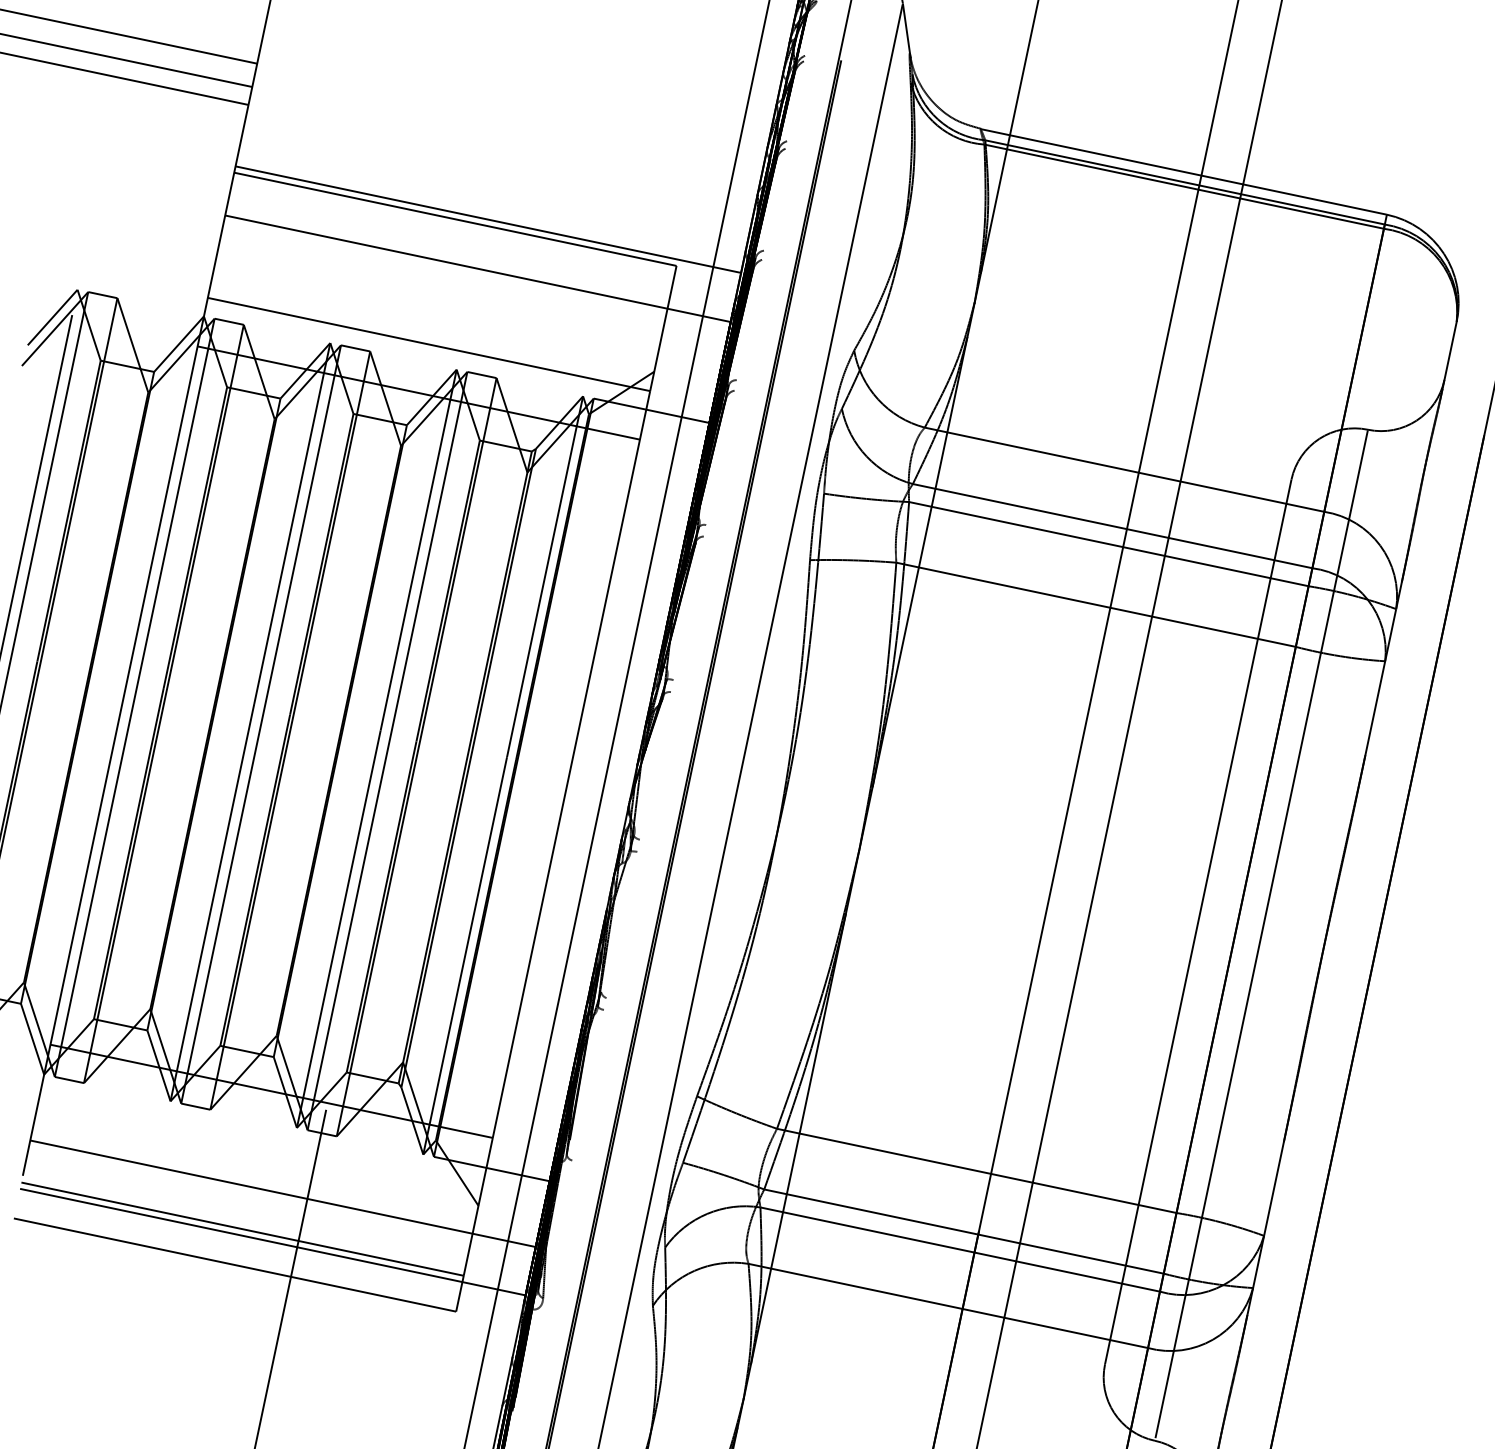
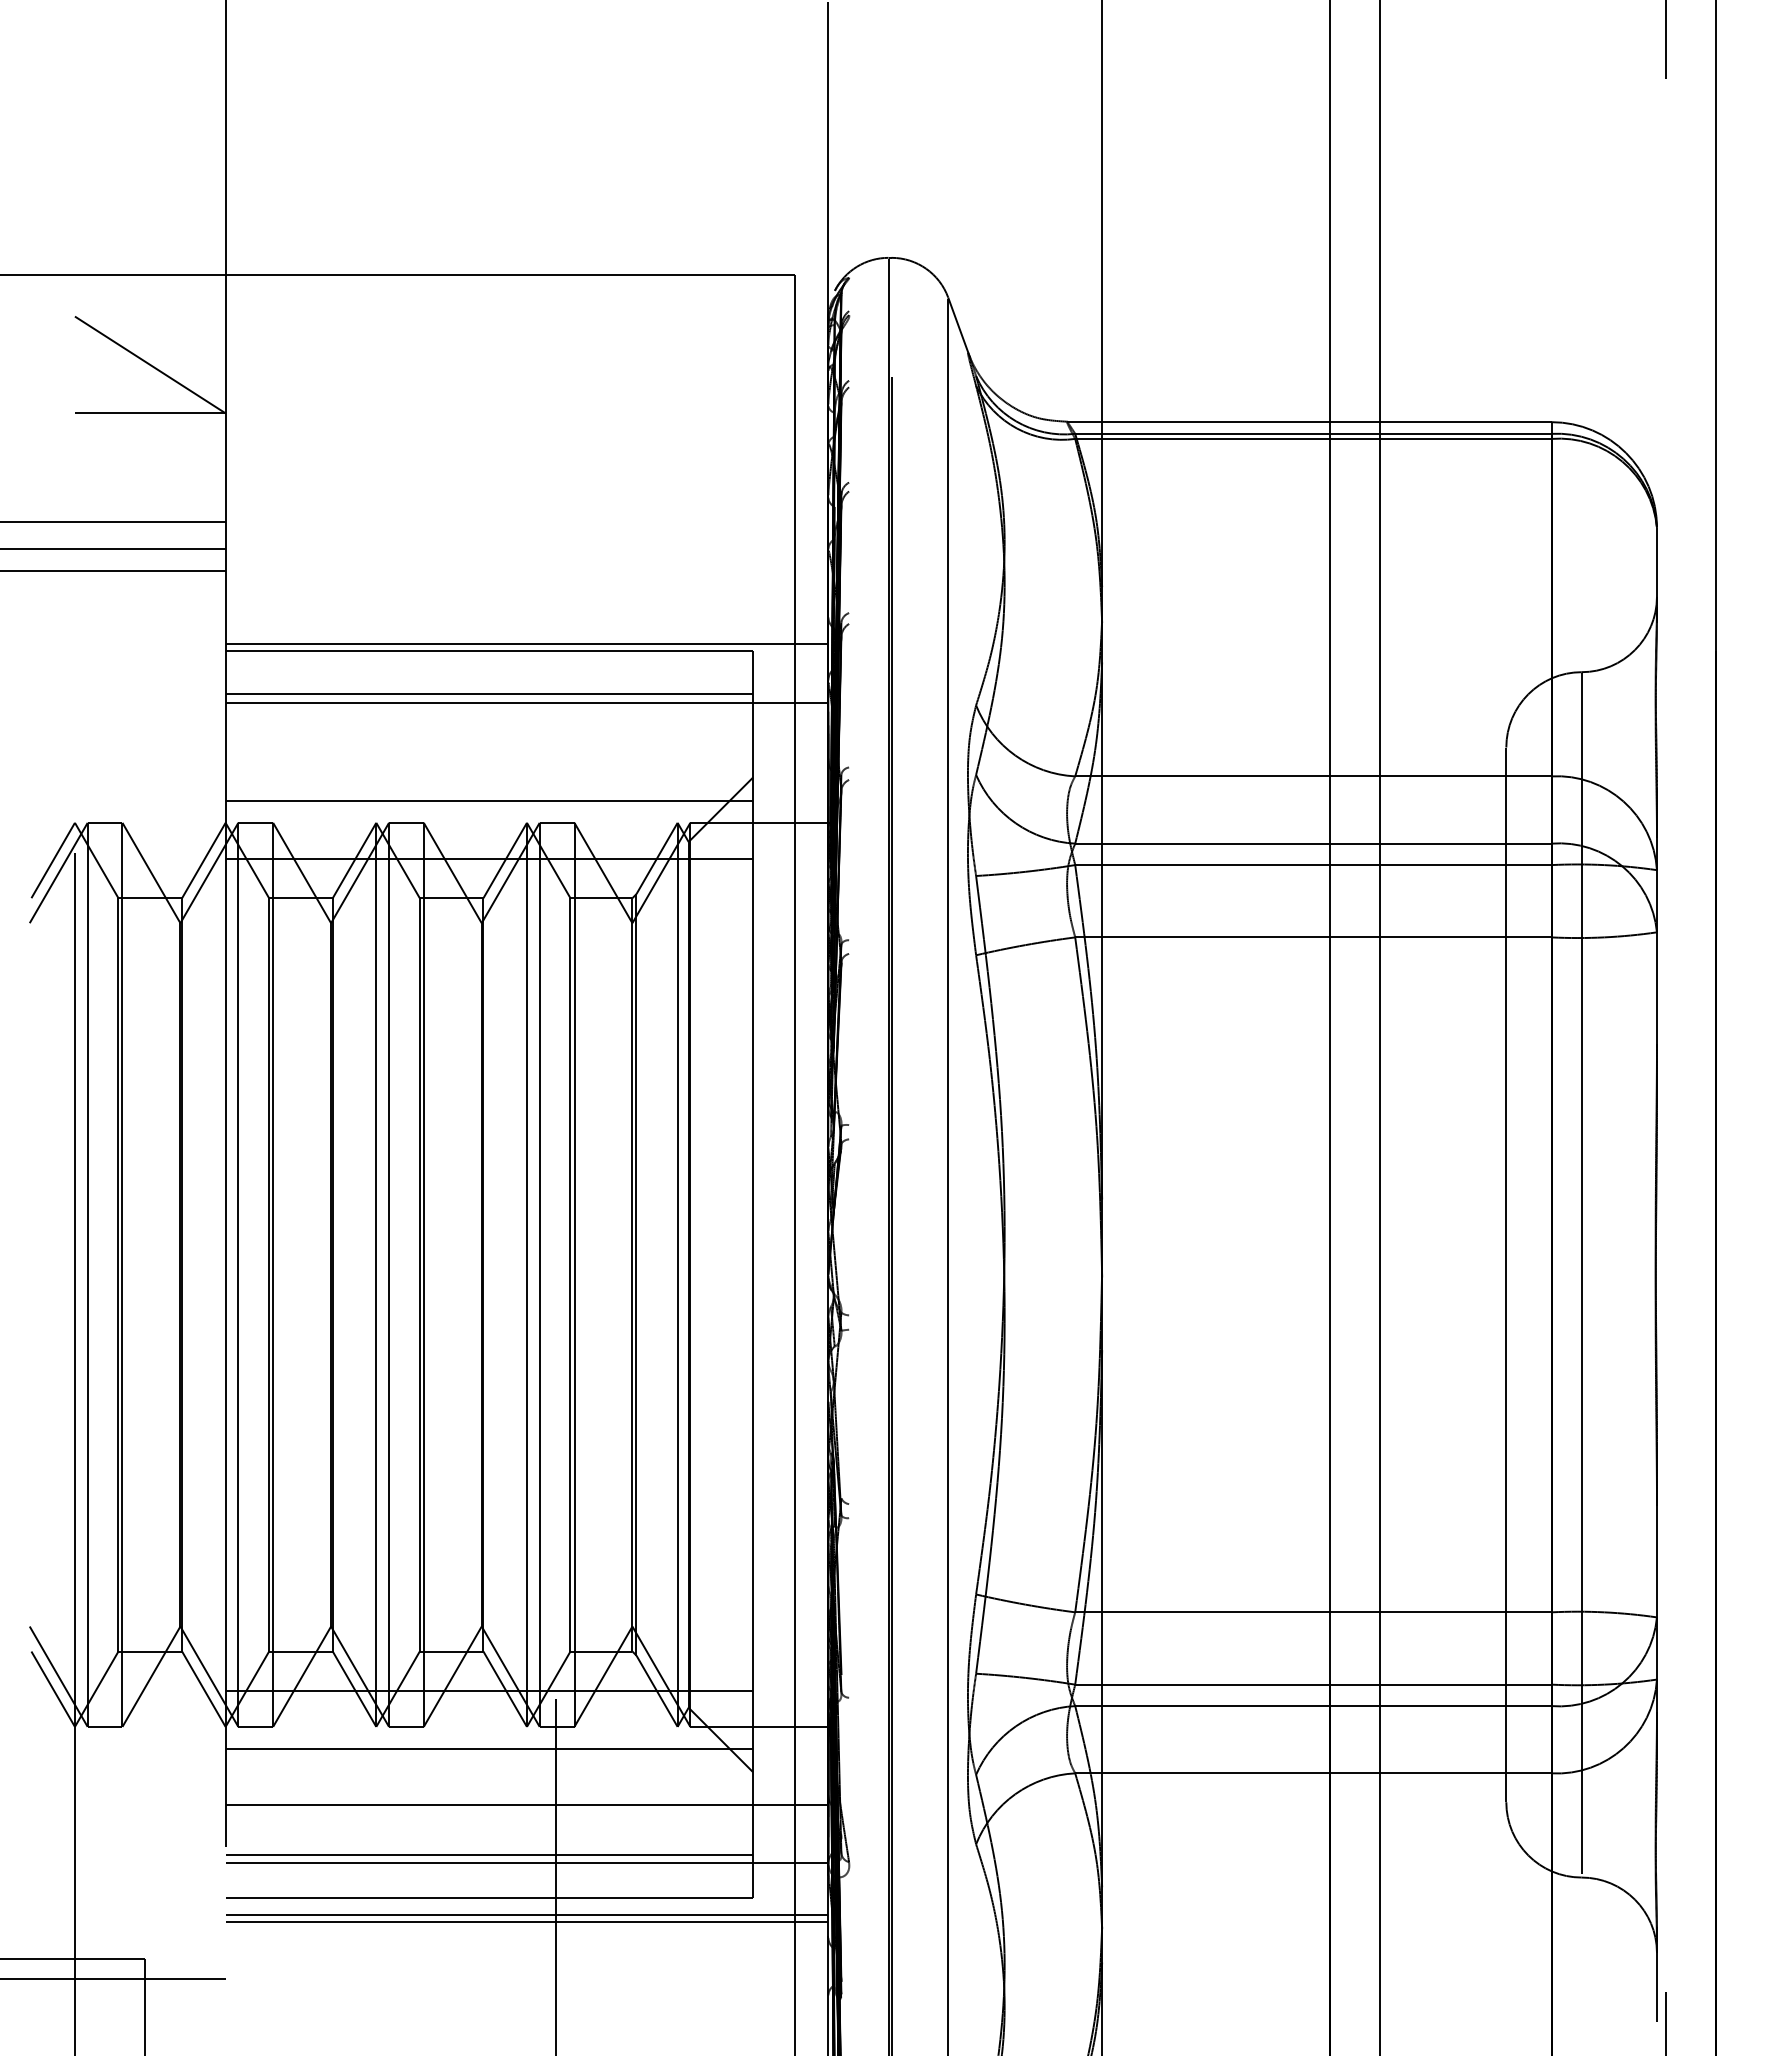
line: (447, 255) -> (488, 694), added
line: (260, 1139) -> (488, 1748), added
line: (263, 1286) -> (526, 1915), added
line: (262, 1291) -> (526, 1921), added

